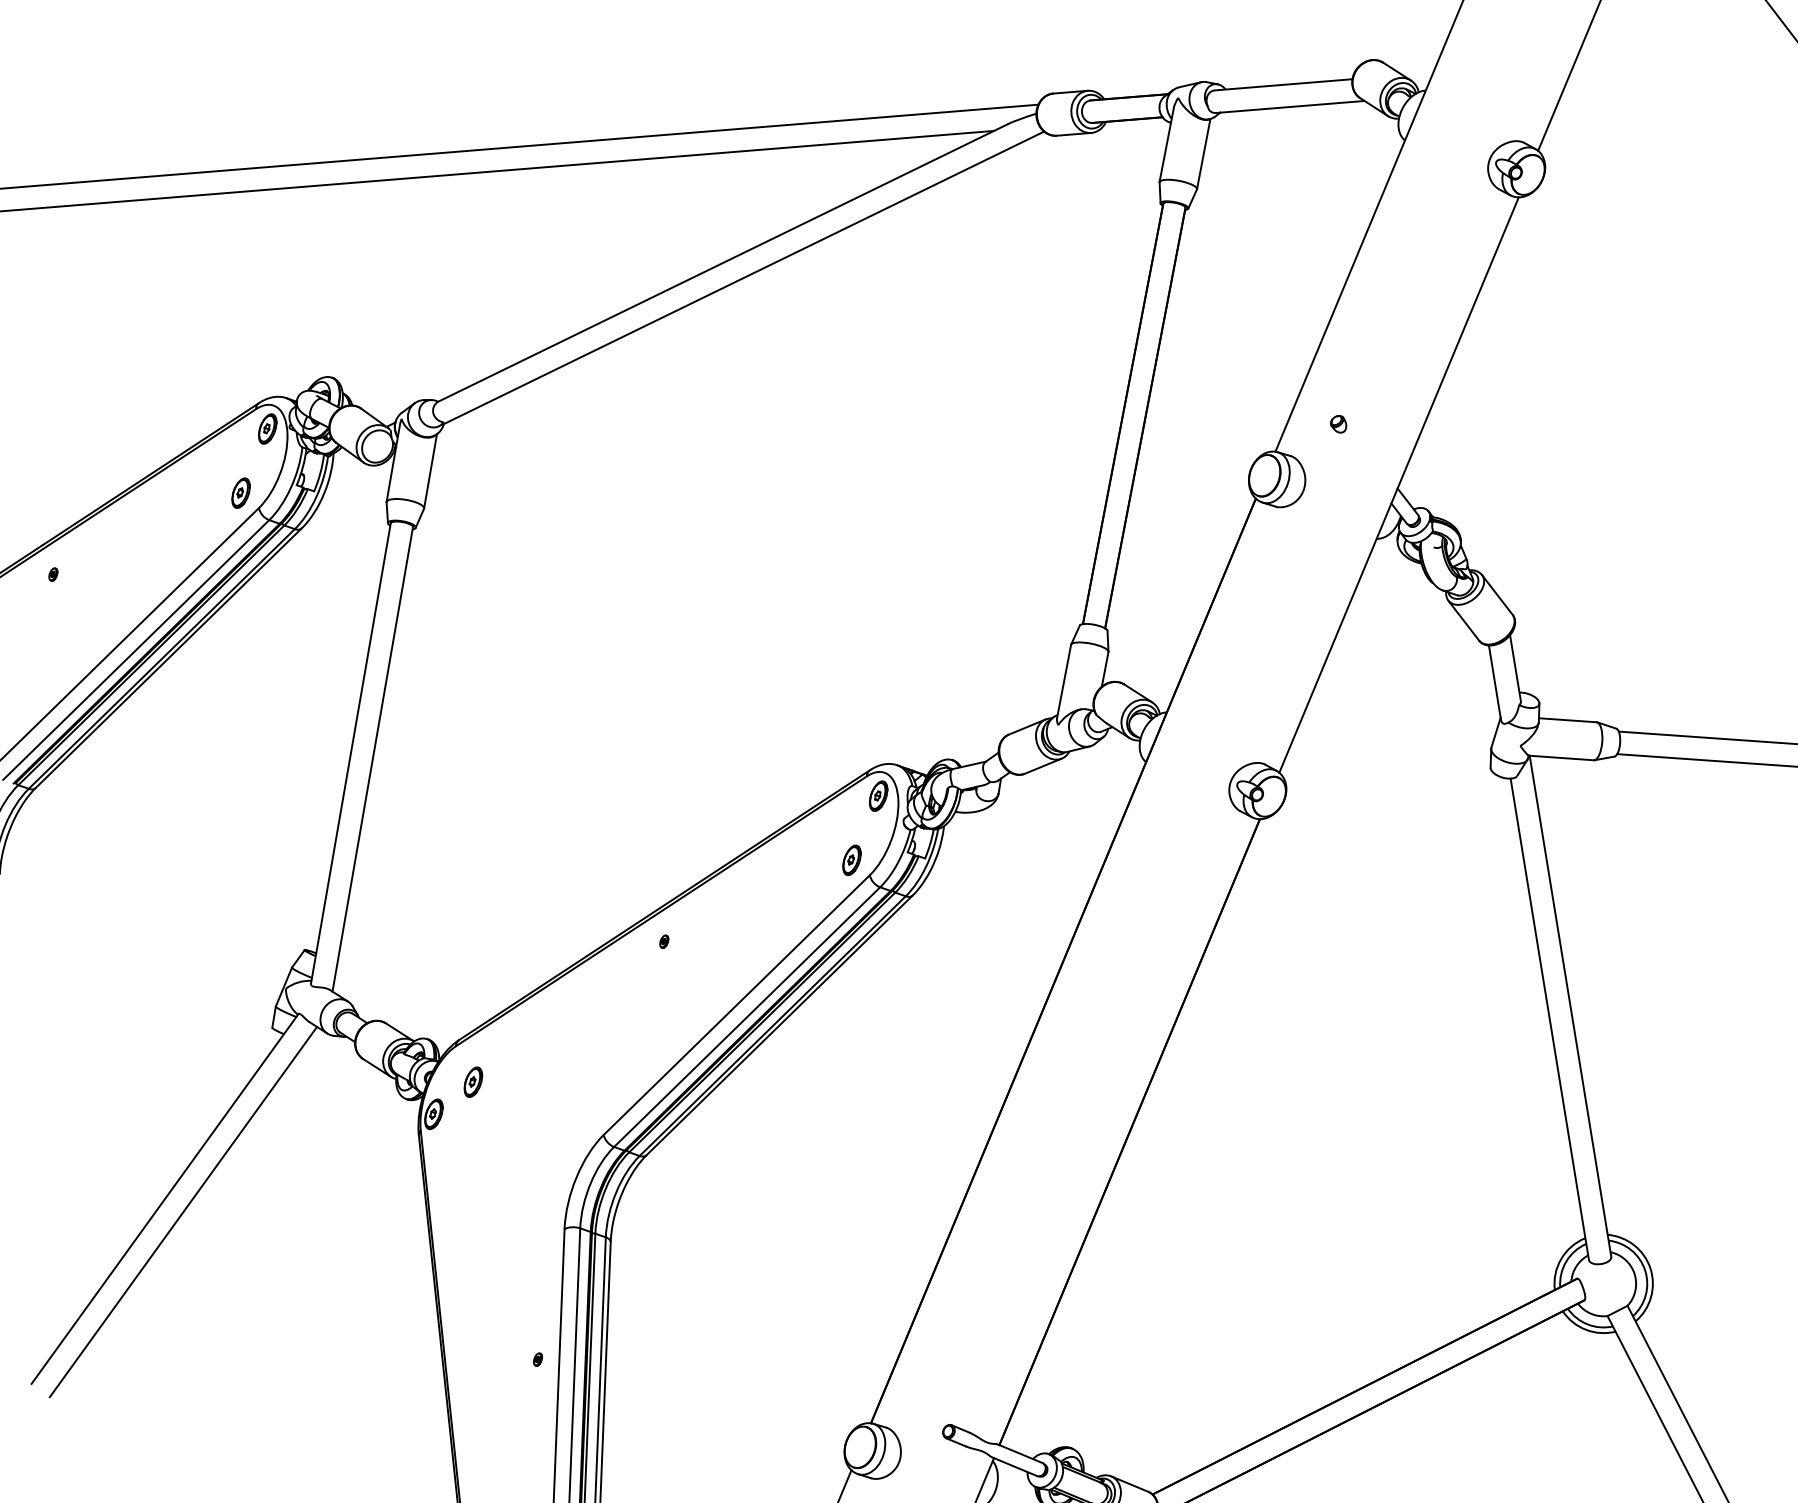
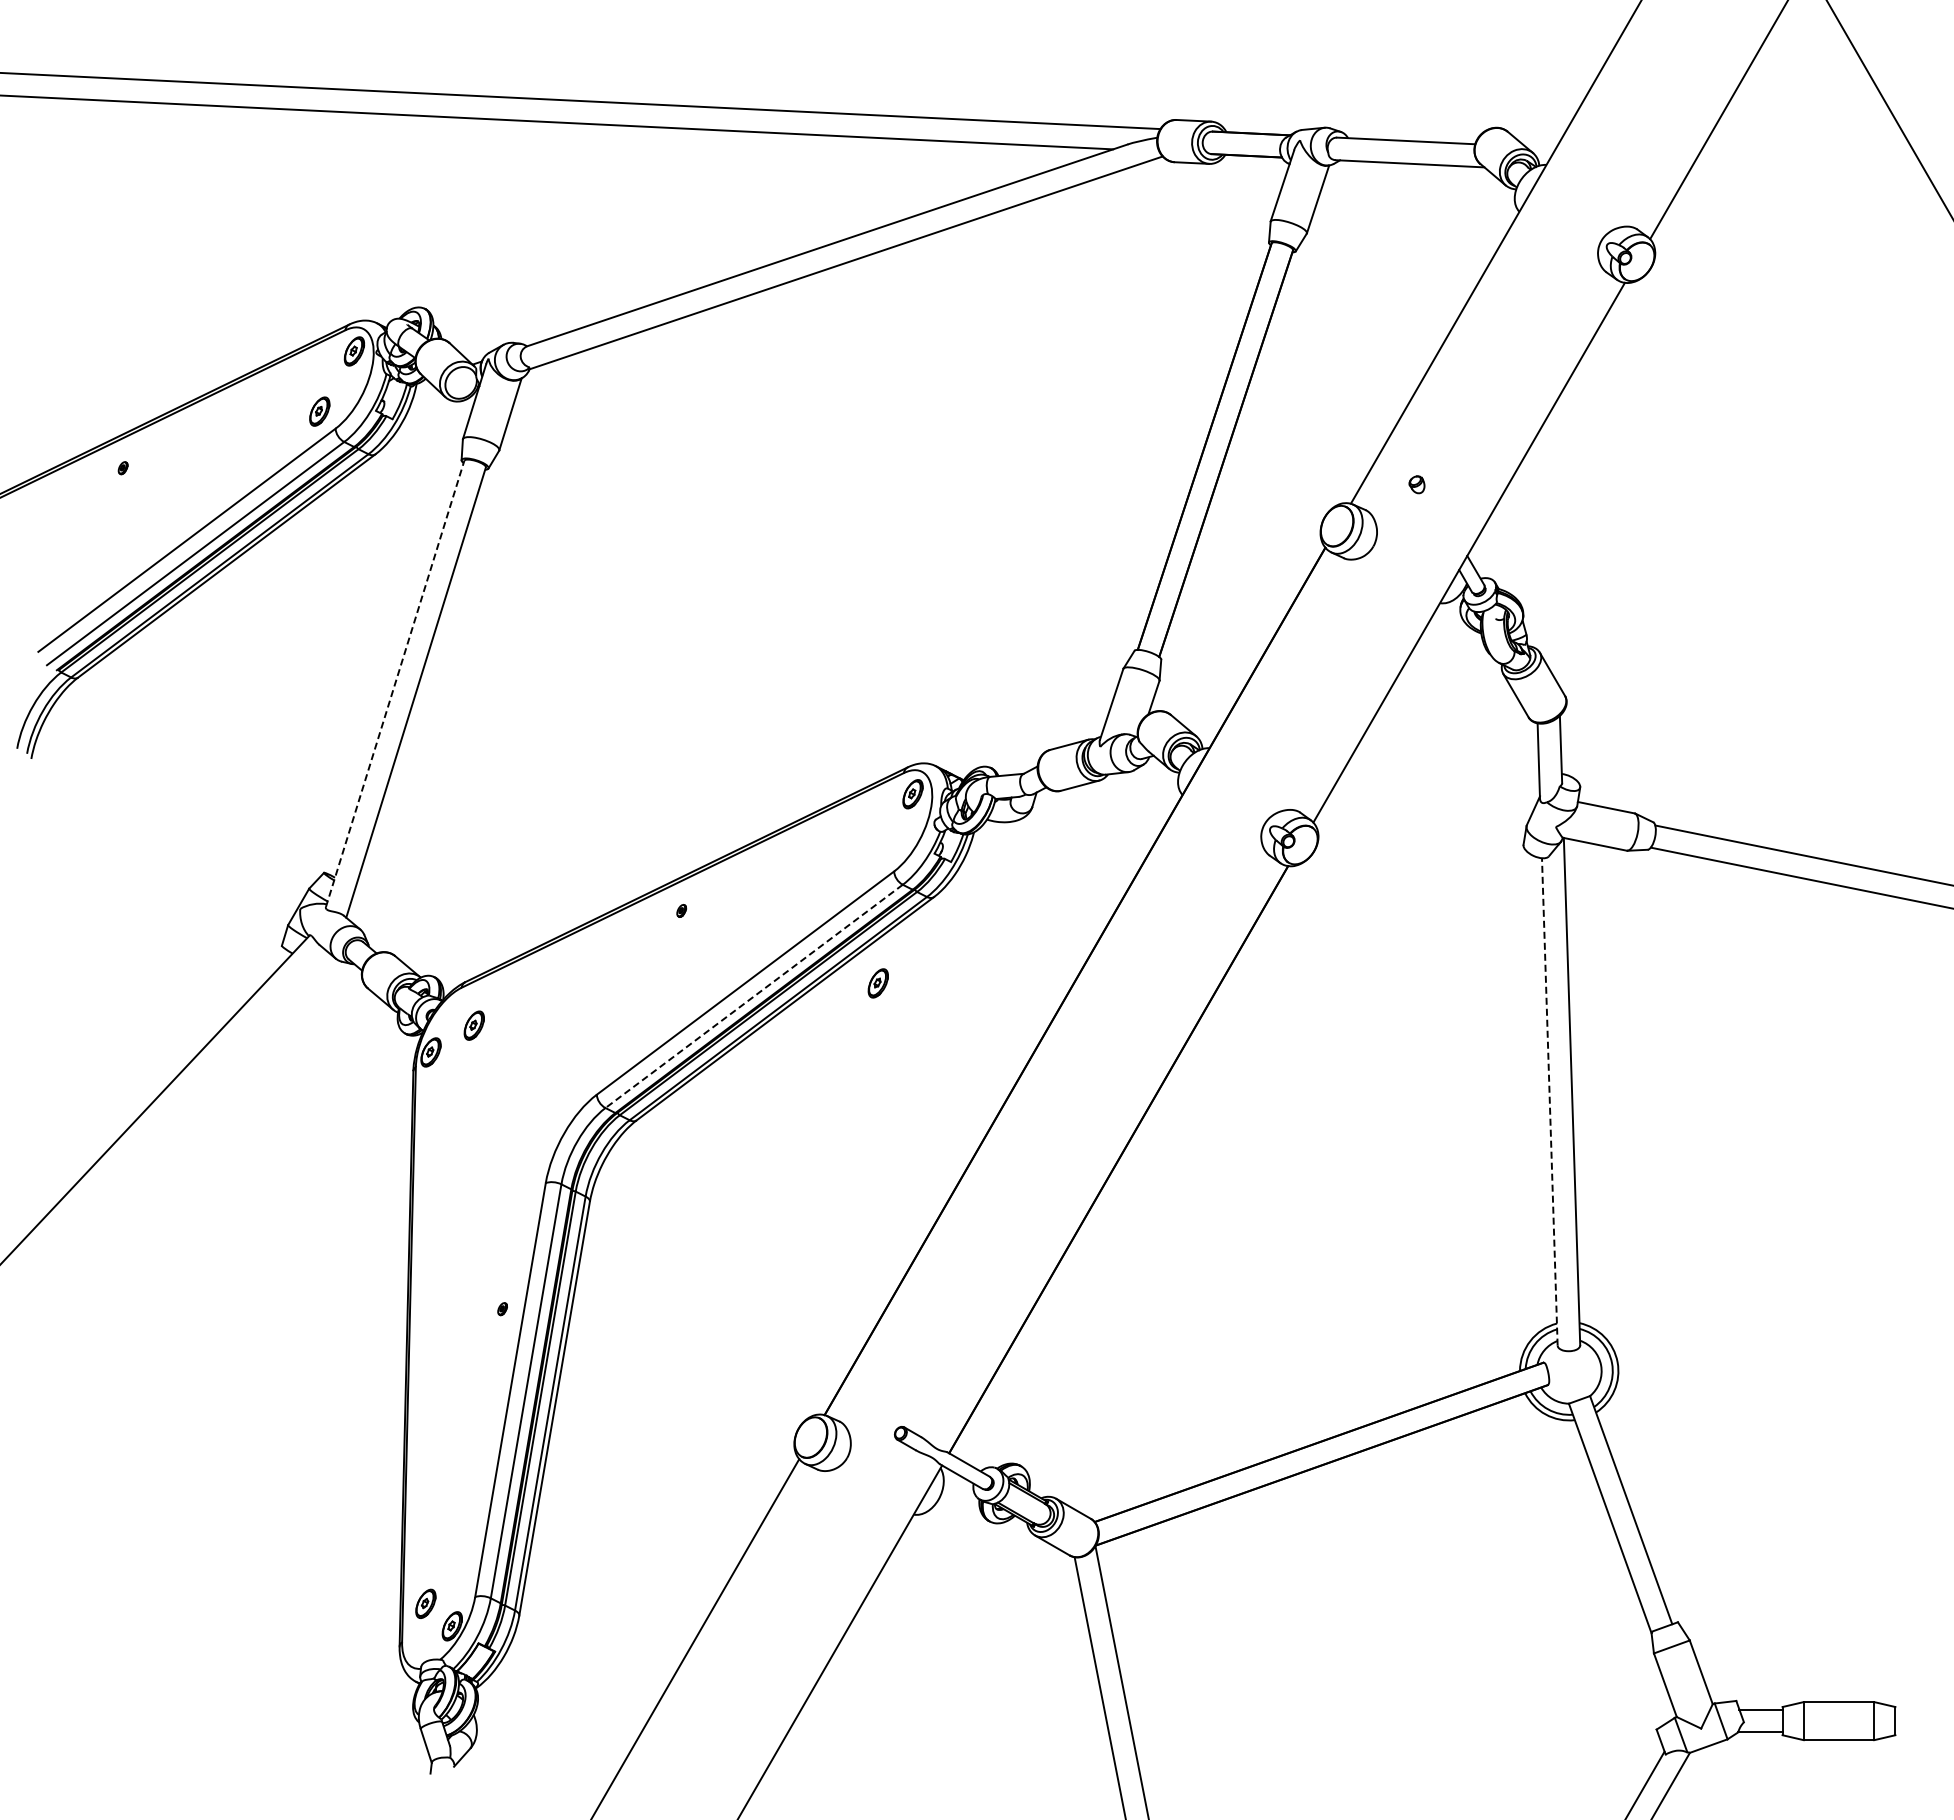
line: (351, 753) -> (395, 683), solid -> dashed
part: (851, 860) -> (877, 983), moved
line: (747, 1017) -> (754, 996), solid -> dashed
line: (1549, 1018) -> (1549, 1101), solid -> dashed
line: (182, 1211) -> (169, 1116), removed

